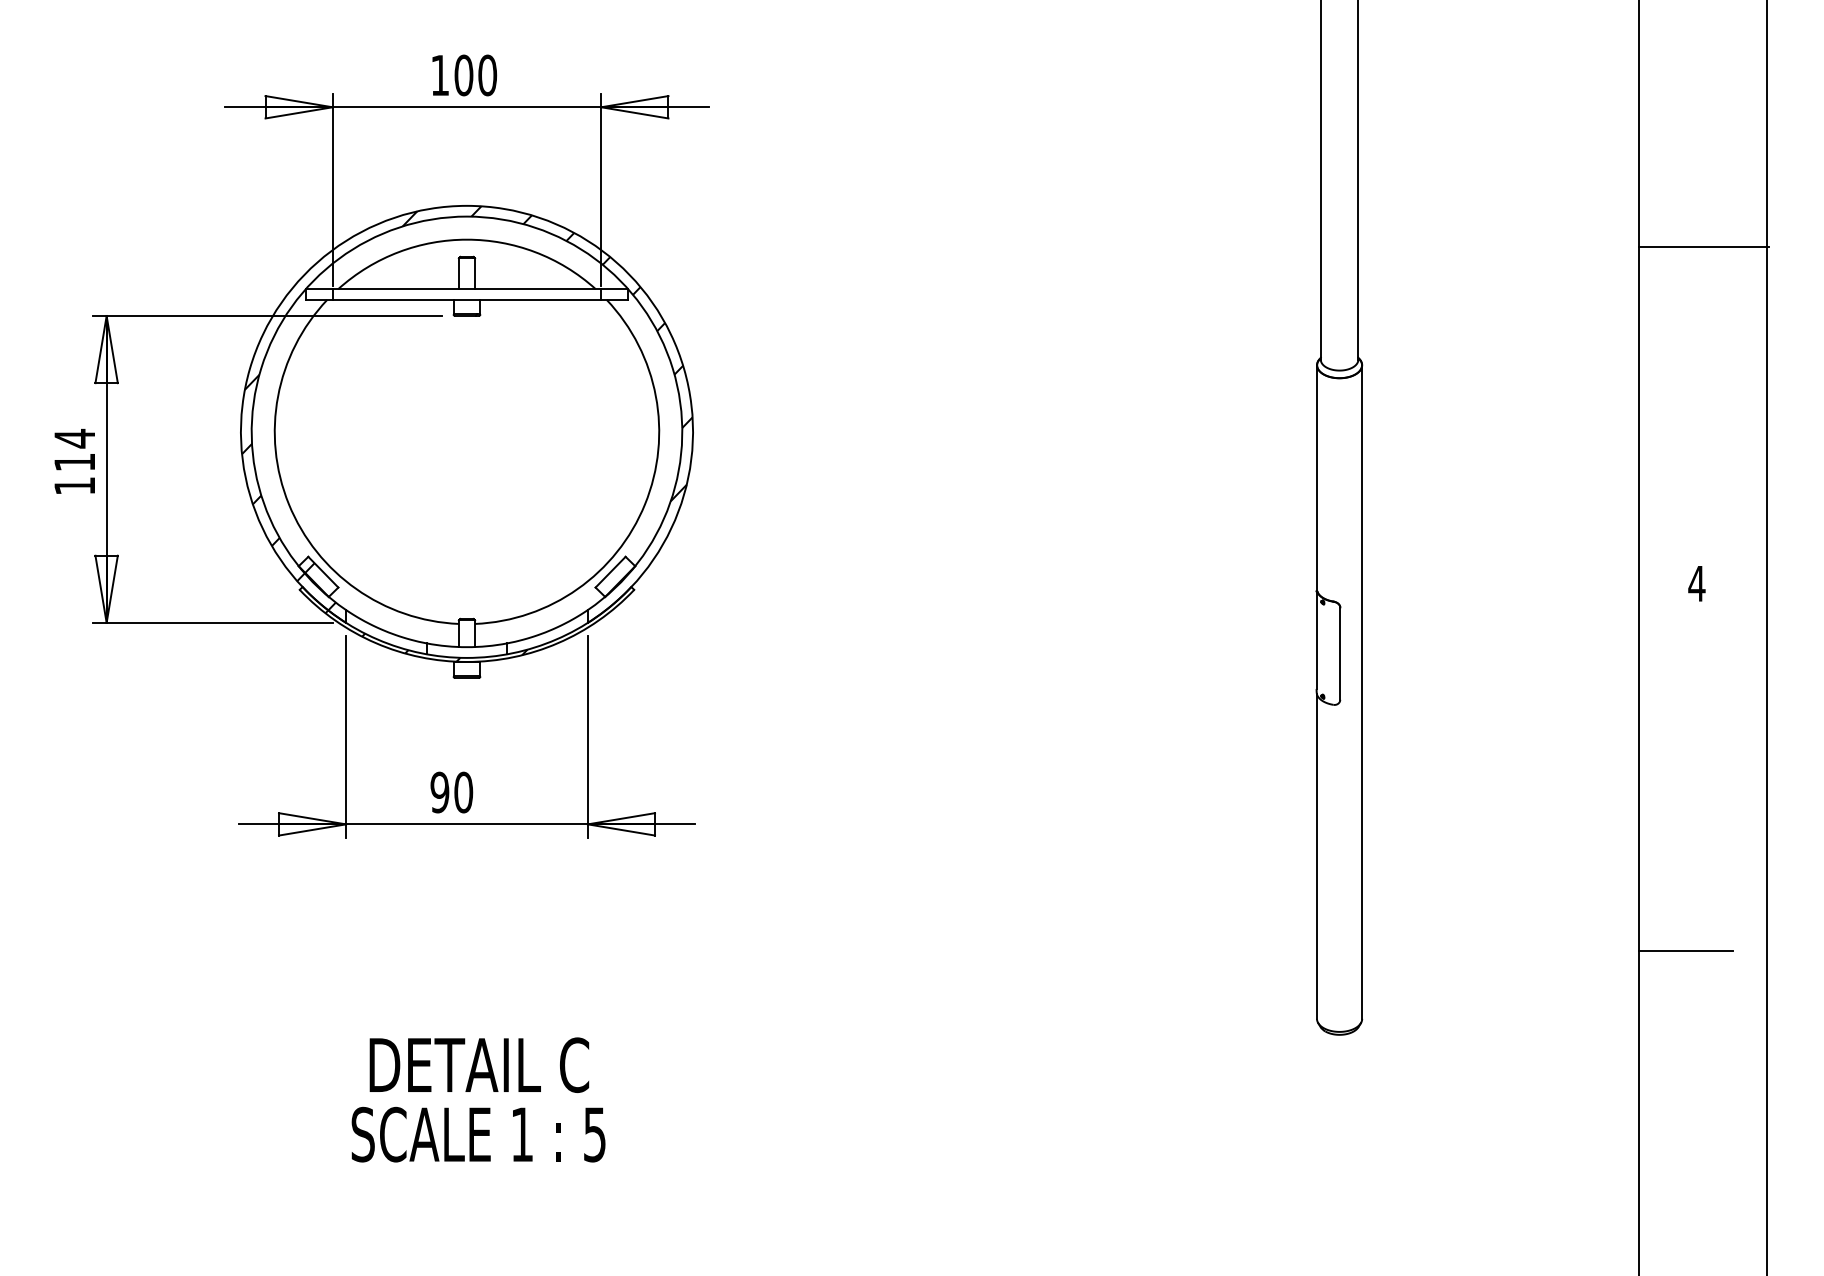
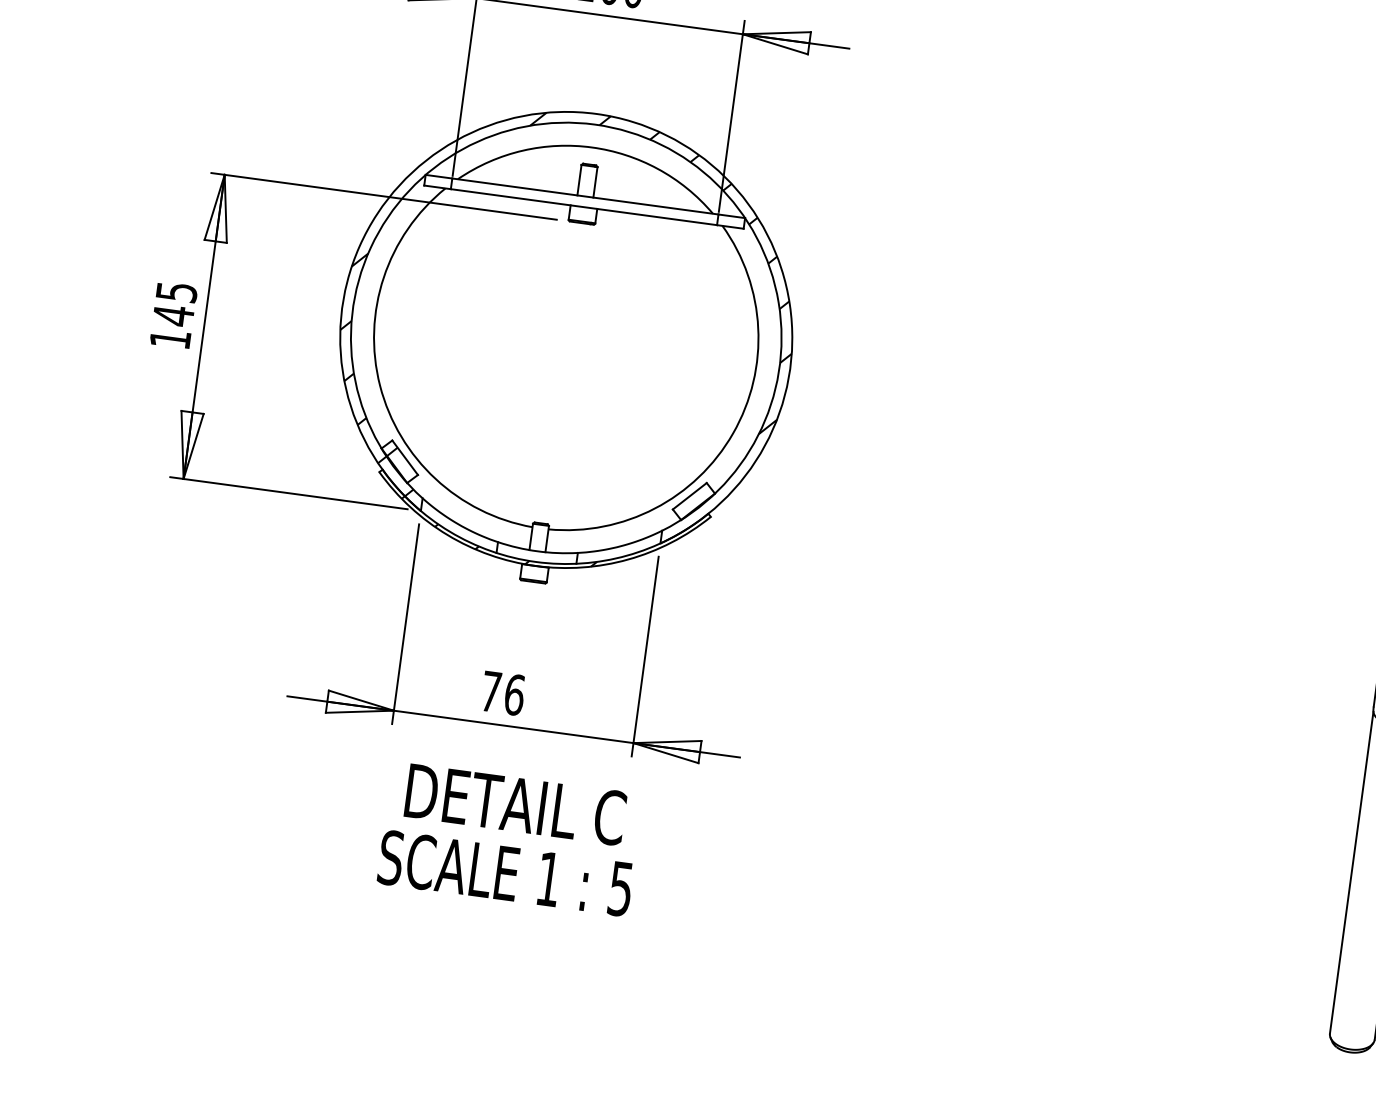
text: (74, 450) -> (174, 303), 114 -> 145
text: (451, 792) -> (502, 693), 90 -> 76
text: (478, 1099) -> (510, 838), moved

